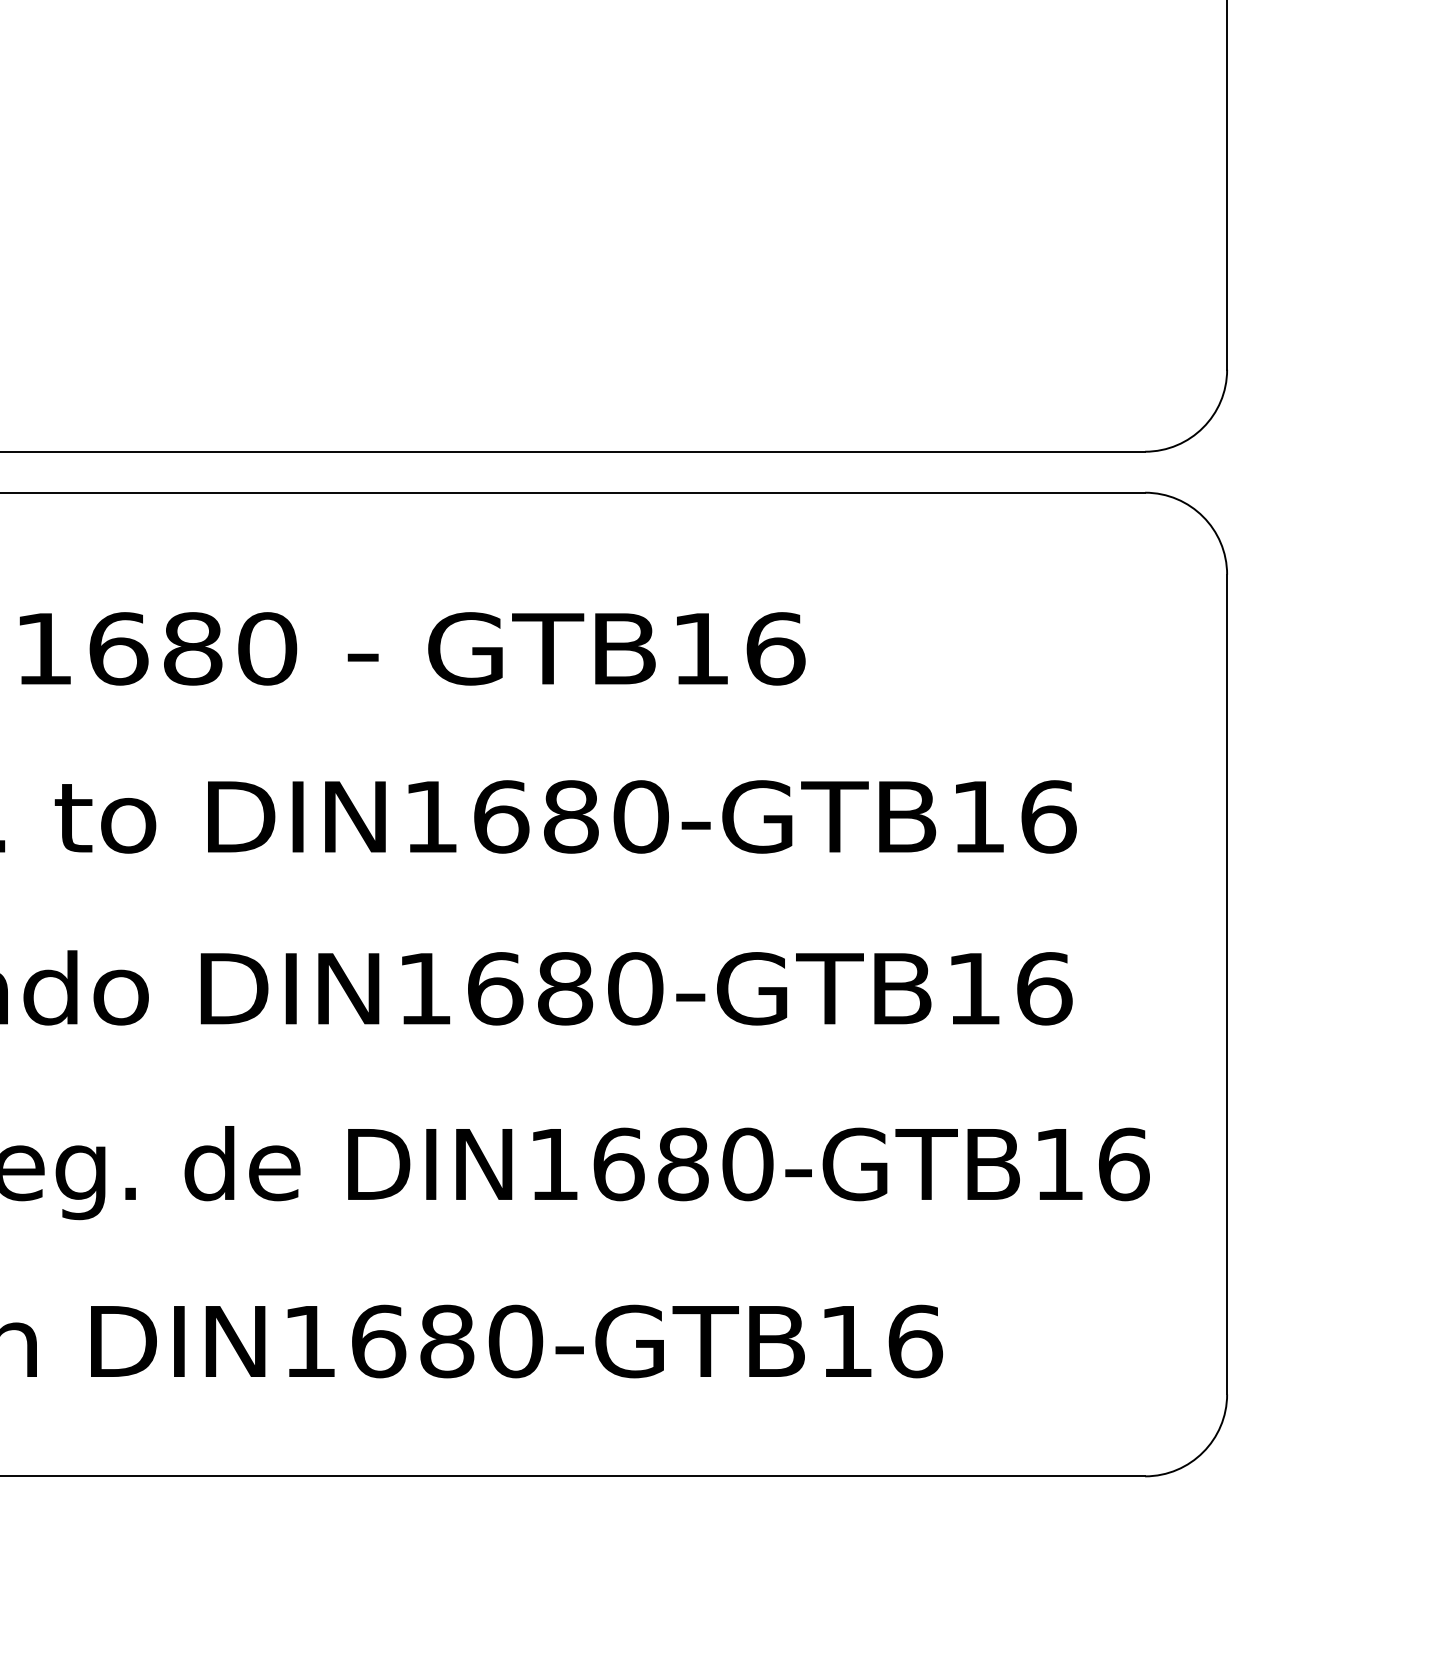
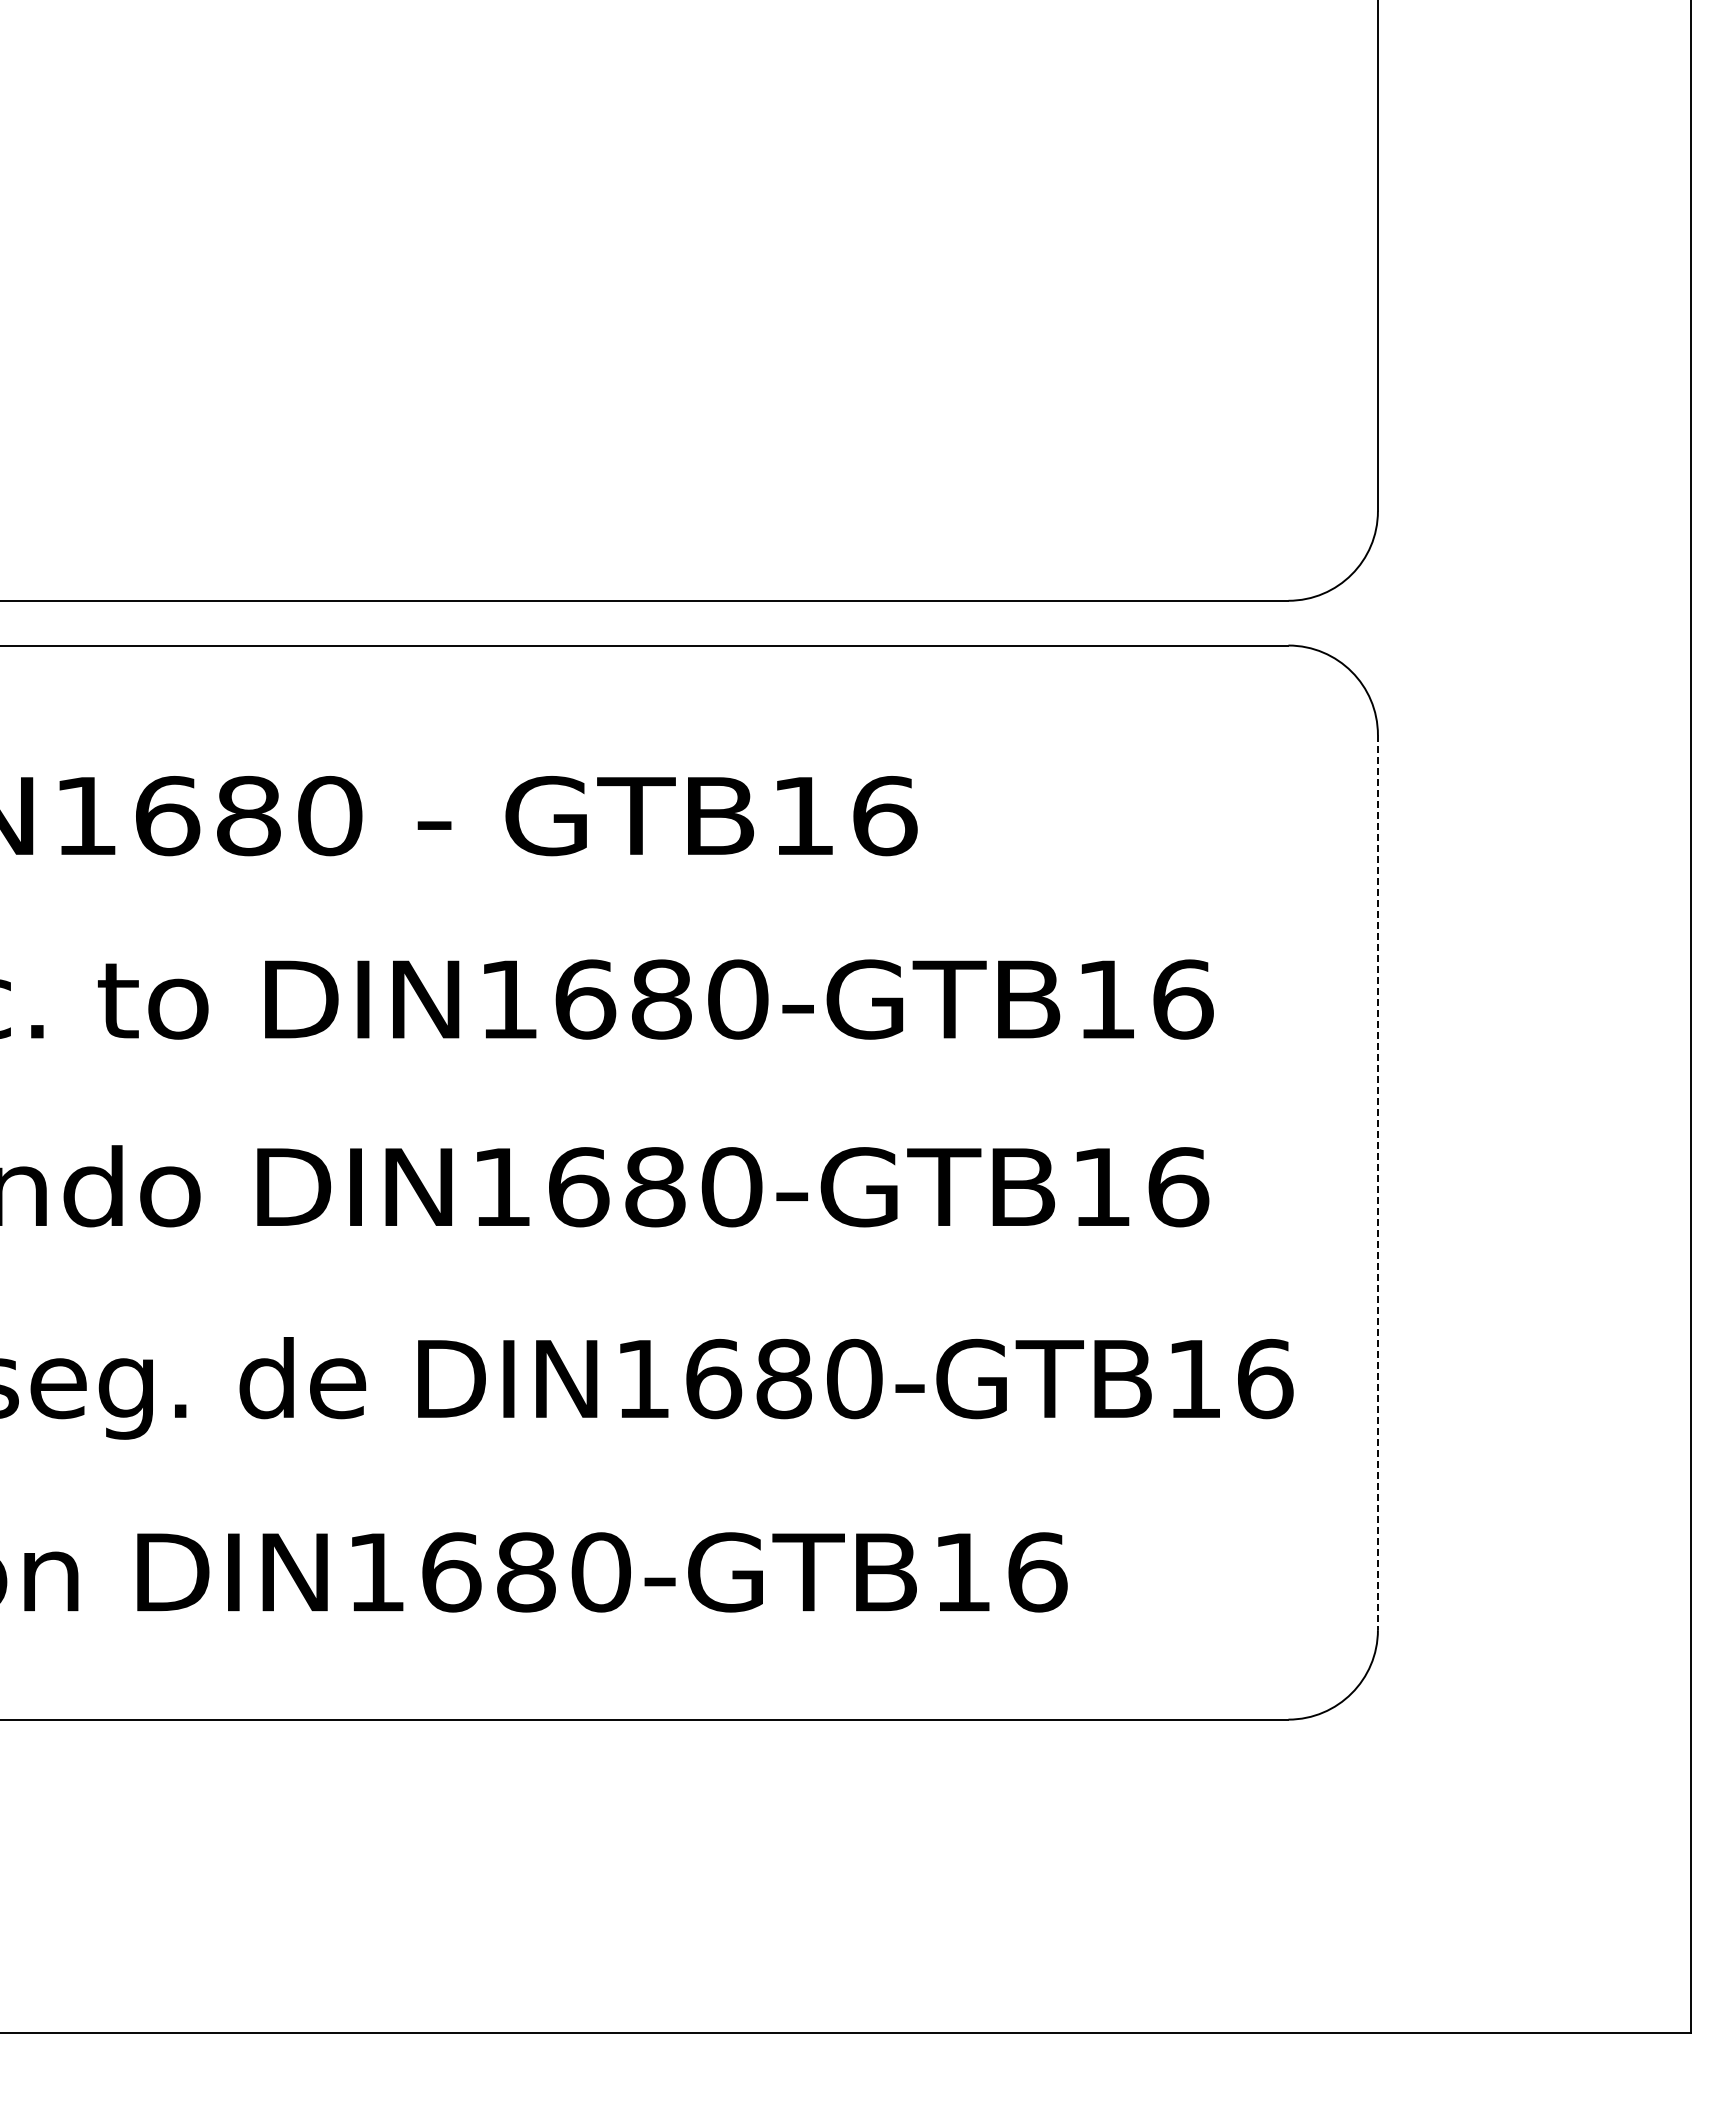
line: (1226, 984) -> (1377, 1182), solid -> dashed

